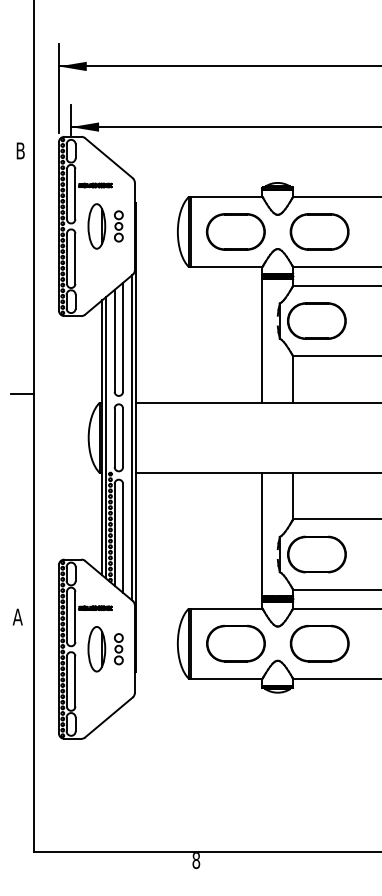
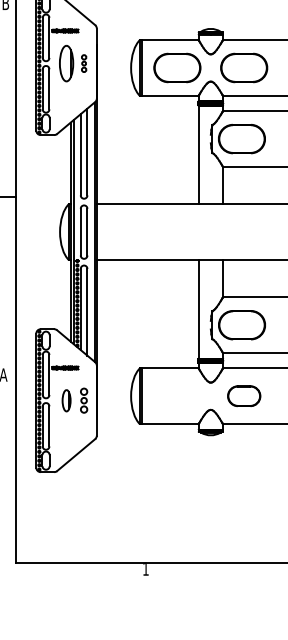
part: (118, 226) -> (83, 63), size x0.7
part: (235, 643) -> (177, 396), removed
part: (319, 643) -> (244, 396), size x0.7
part: (96, 649) -> (66, 400), size x0.6
text: (196, 861) -> (146, 569), 8 -> 1

